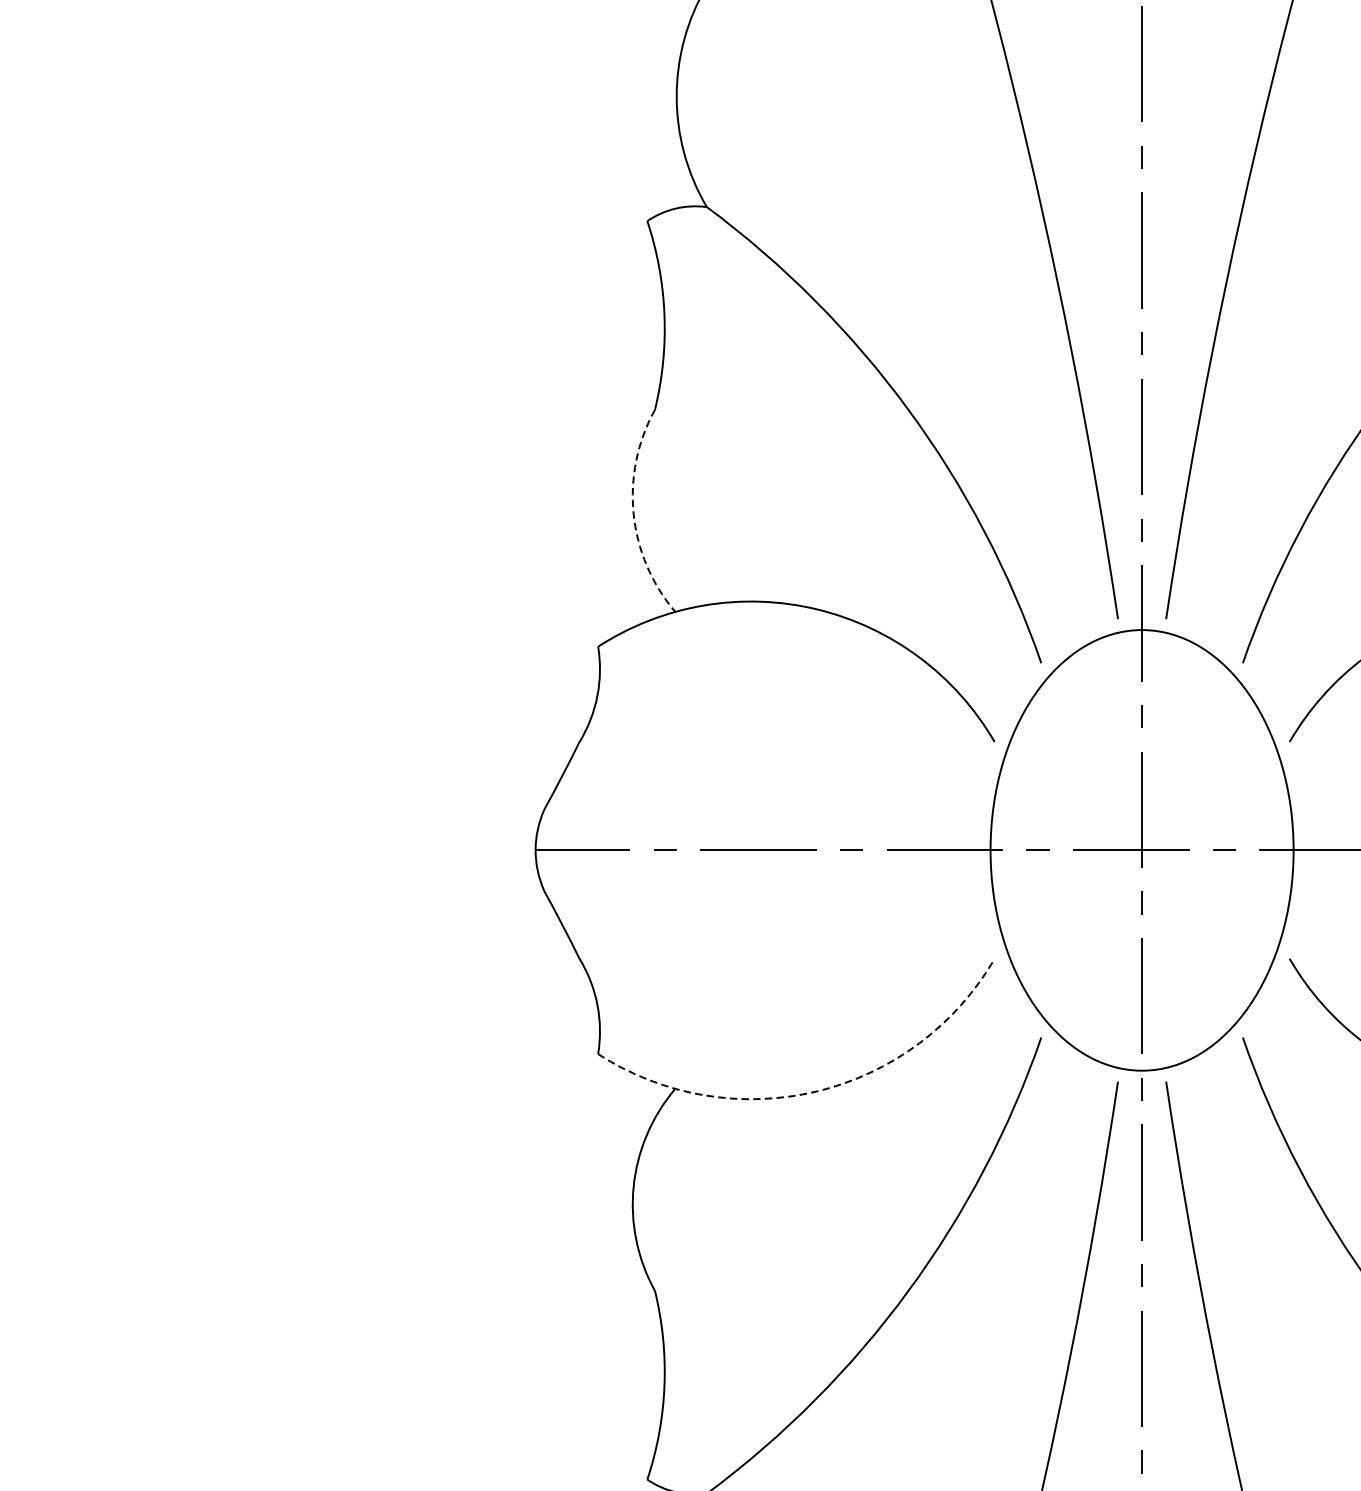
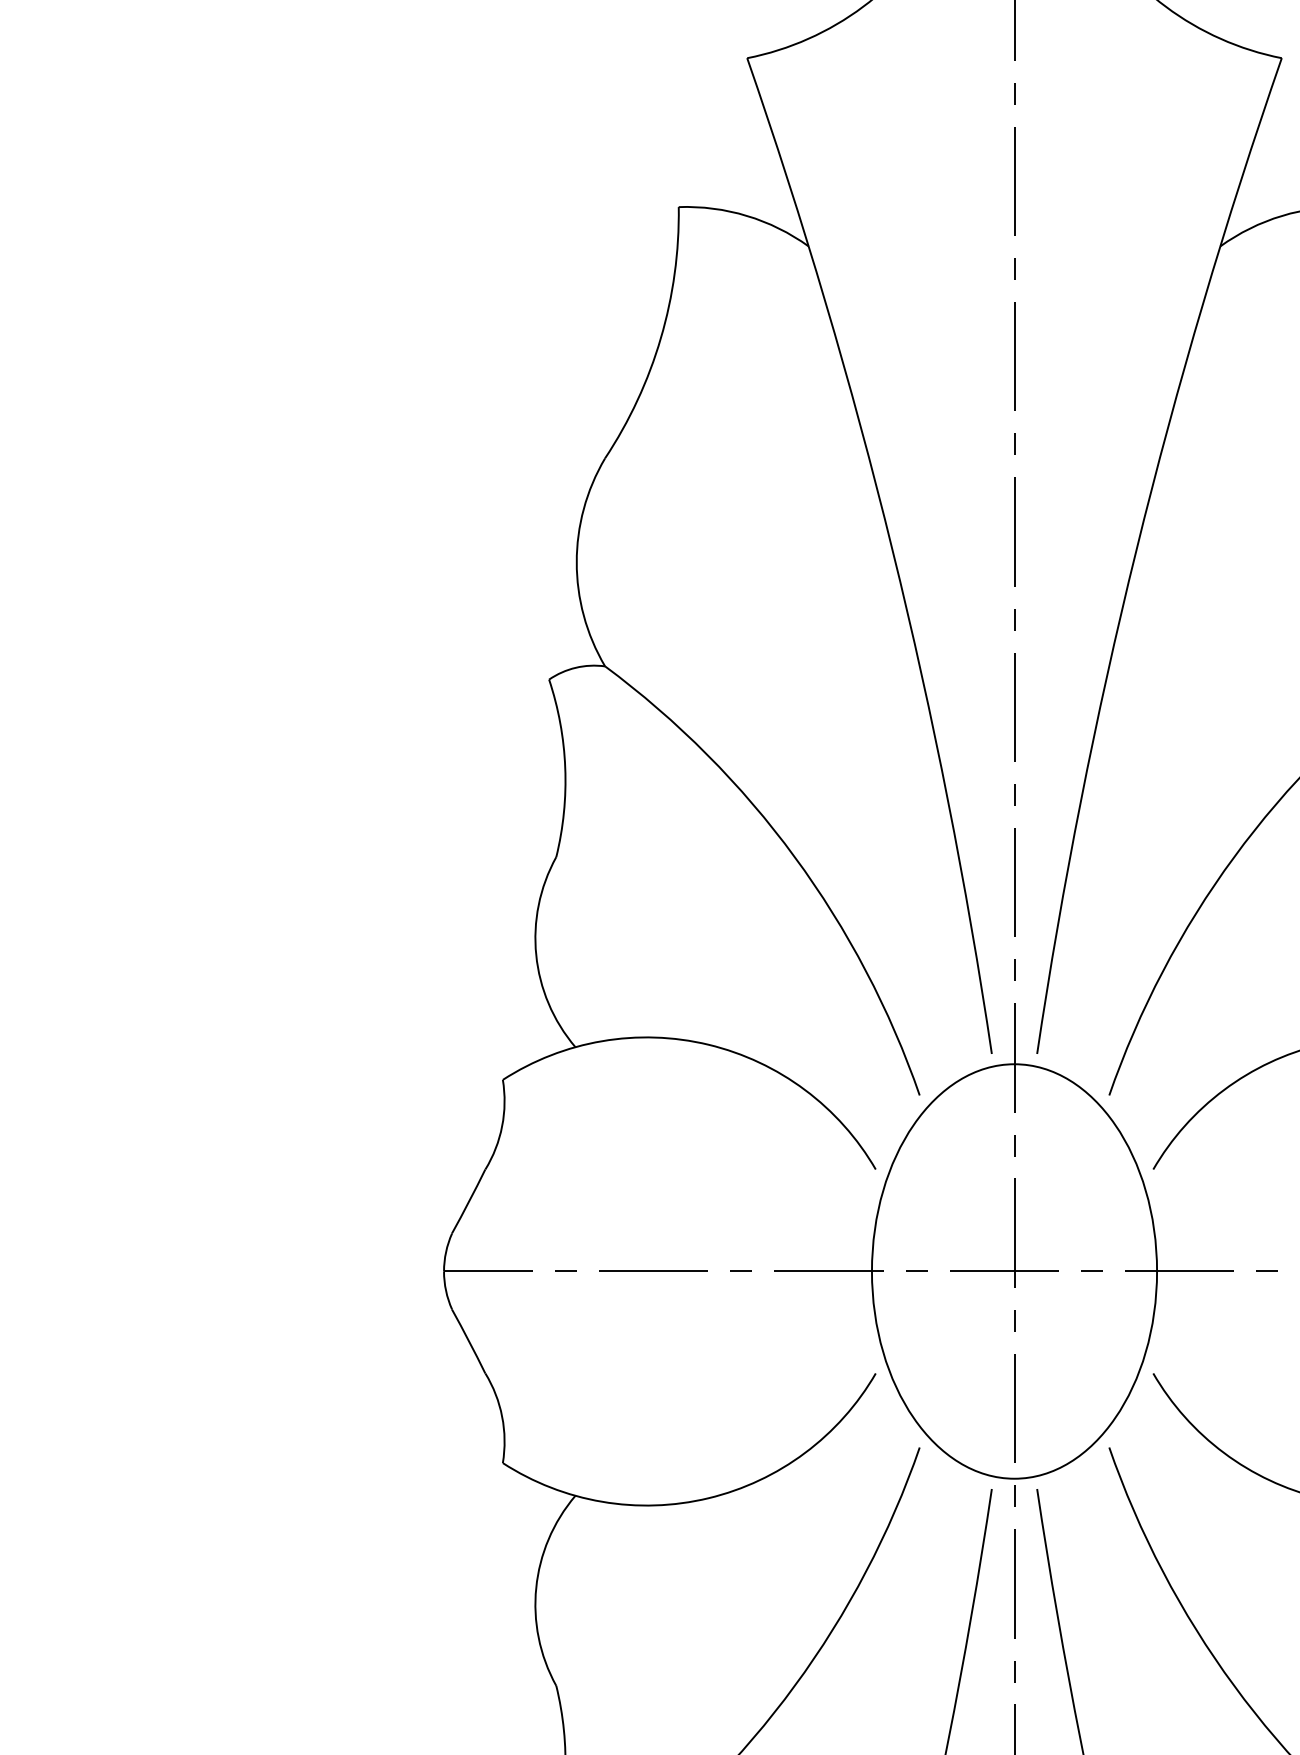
arc: (633, 514) -> (536, 955), dashed -> solid
arc: (816, 1091) -> (708, 1498), dashed -> solid

